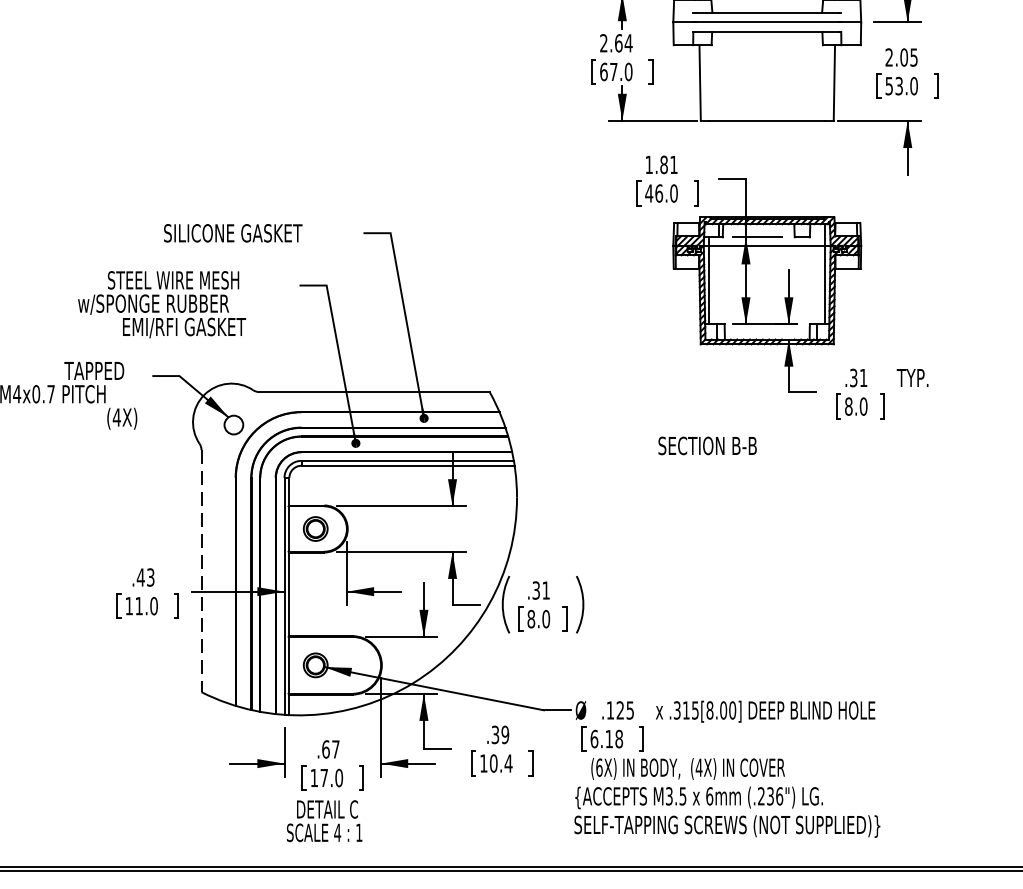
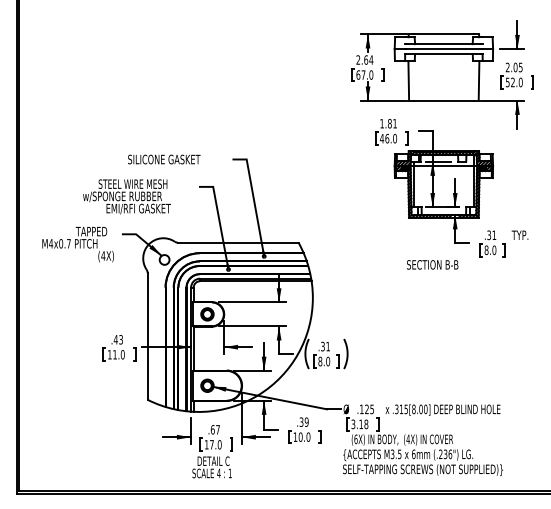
text: (898, 86) -> (512, 82), 53.0 -> 52.0
text: (707, 445) -> (432, 264), moved
line: (201, 571) -> (147, 336), dashed -> solid
text: (594, 739) -> (353, 424), 6.18 -> 3.18
text: (508, 762) -> (308, 436), 10.4 -> 10.0

